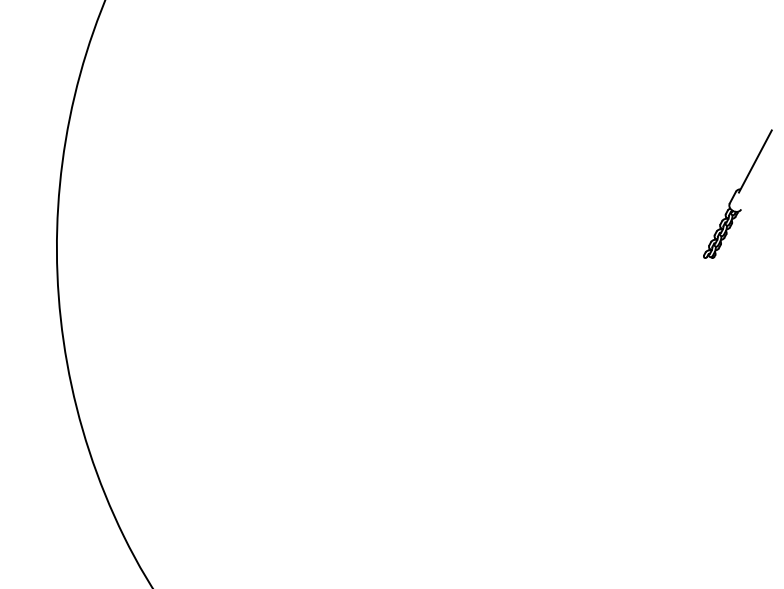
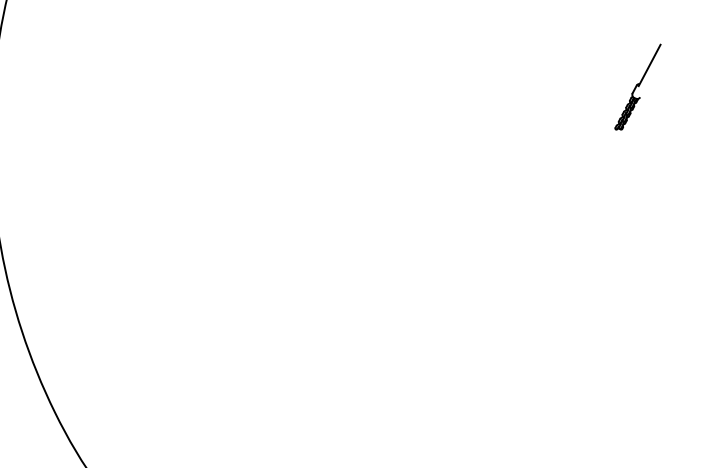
part: (737, 193) -> (637, 86), size x0.7

